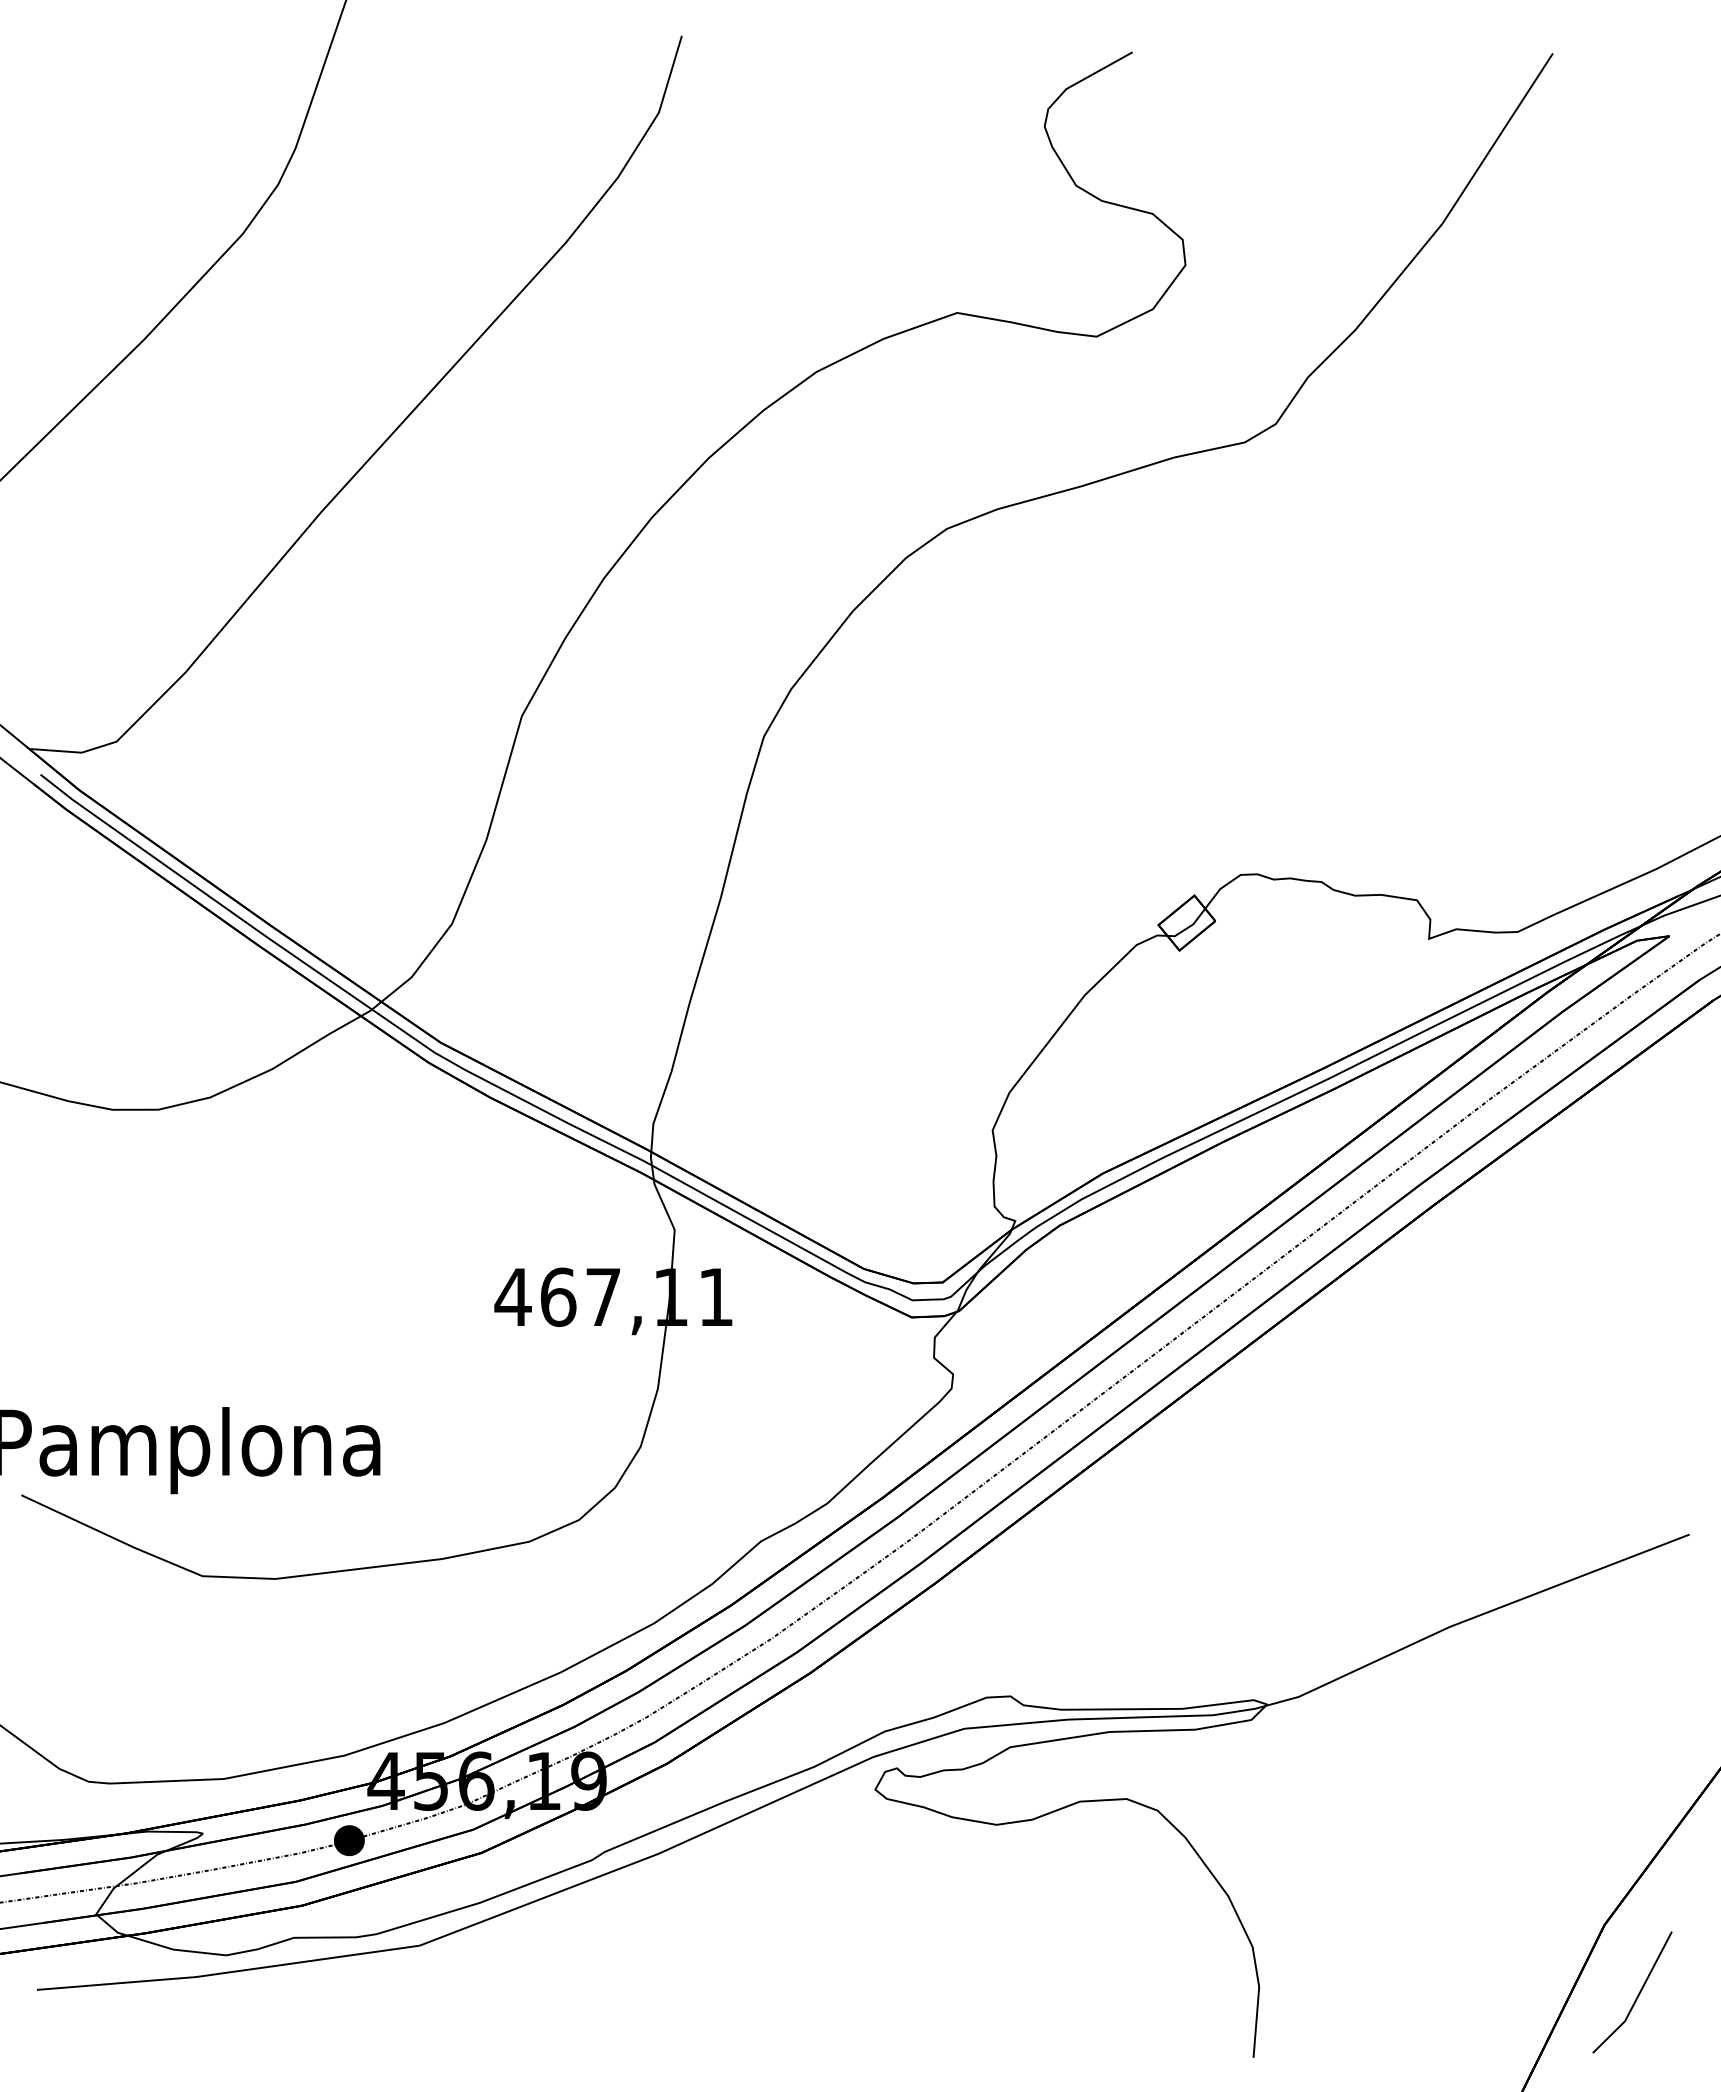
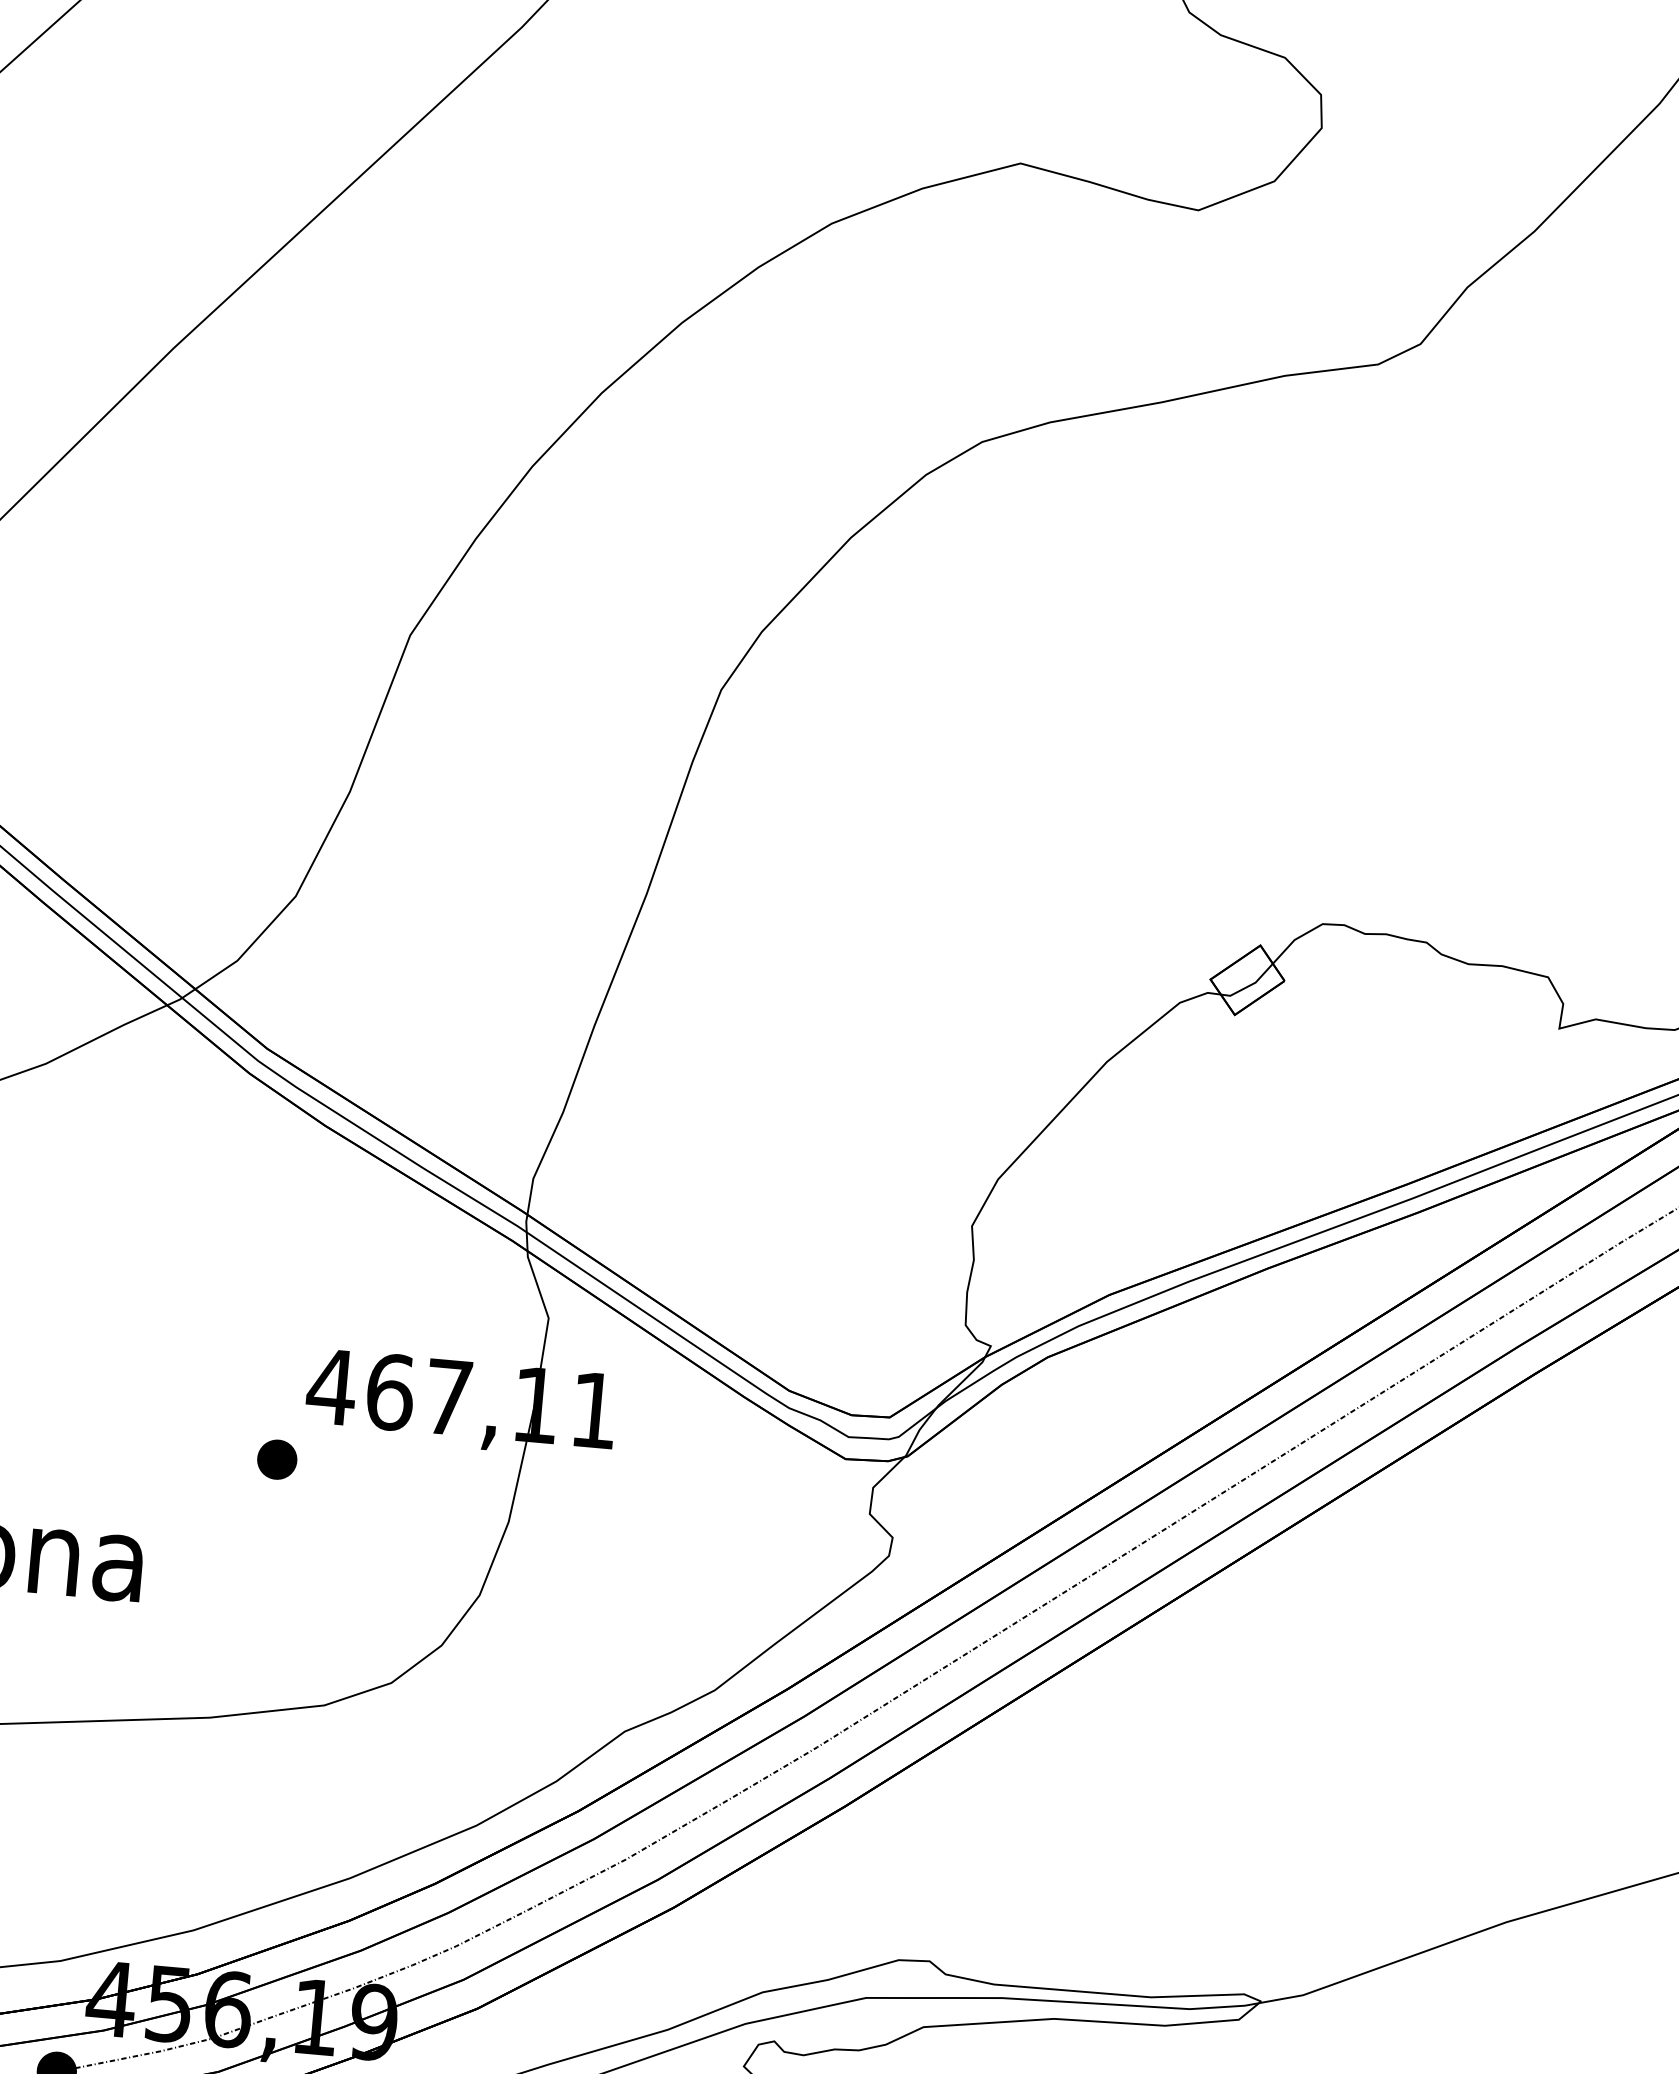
part: (476, 1356) -> (277, 1459), added

